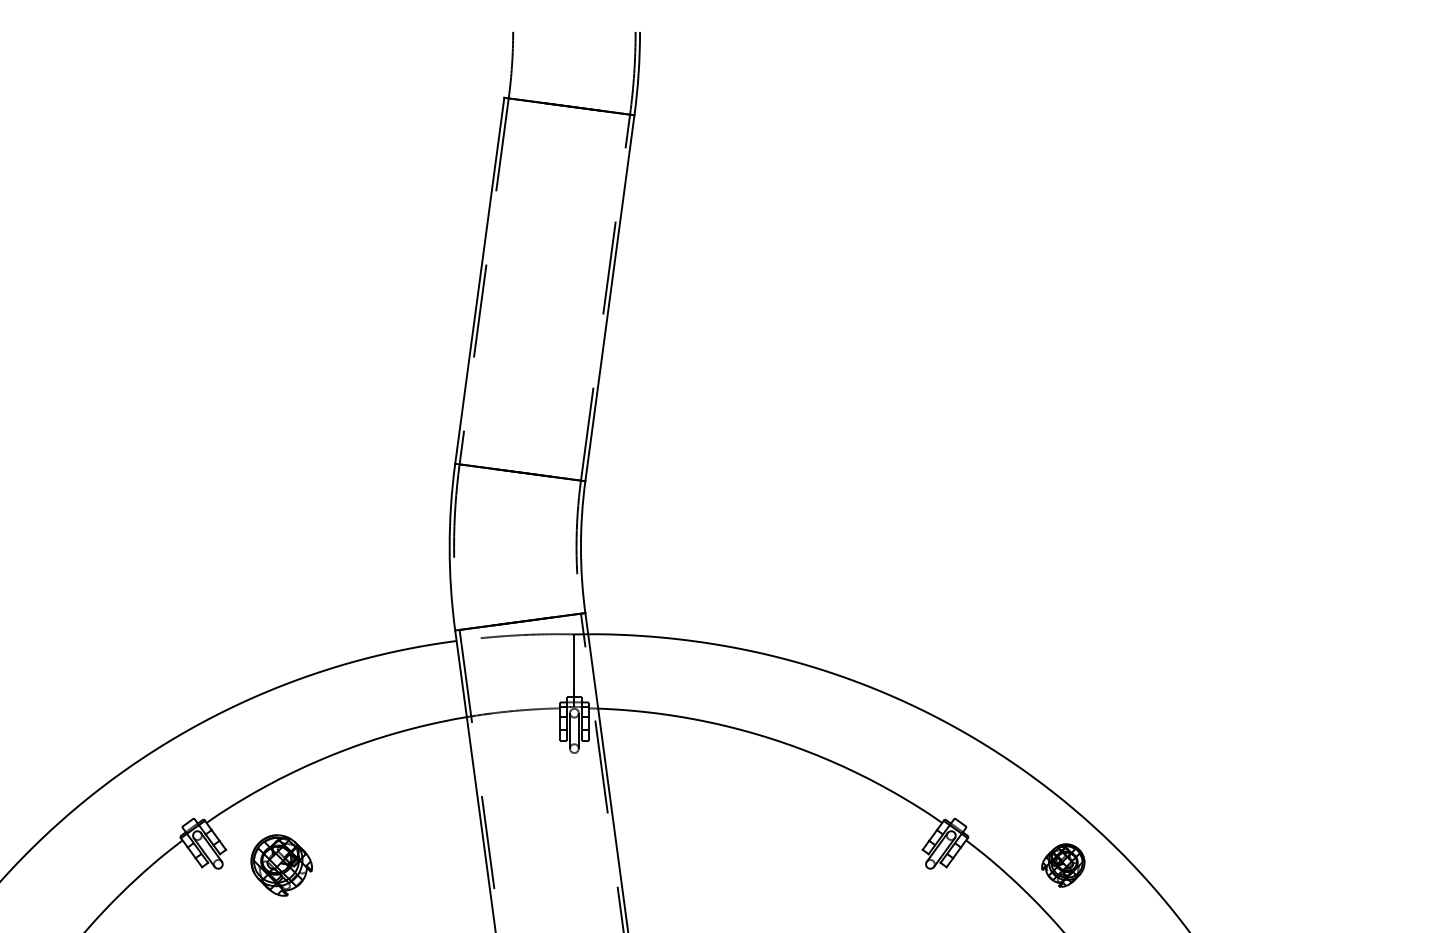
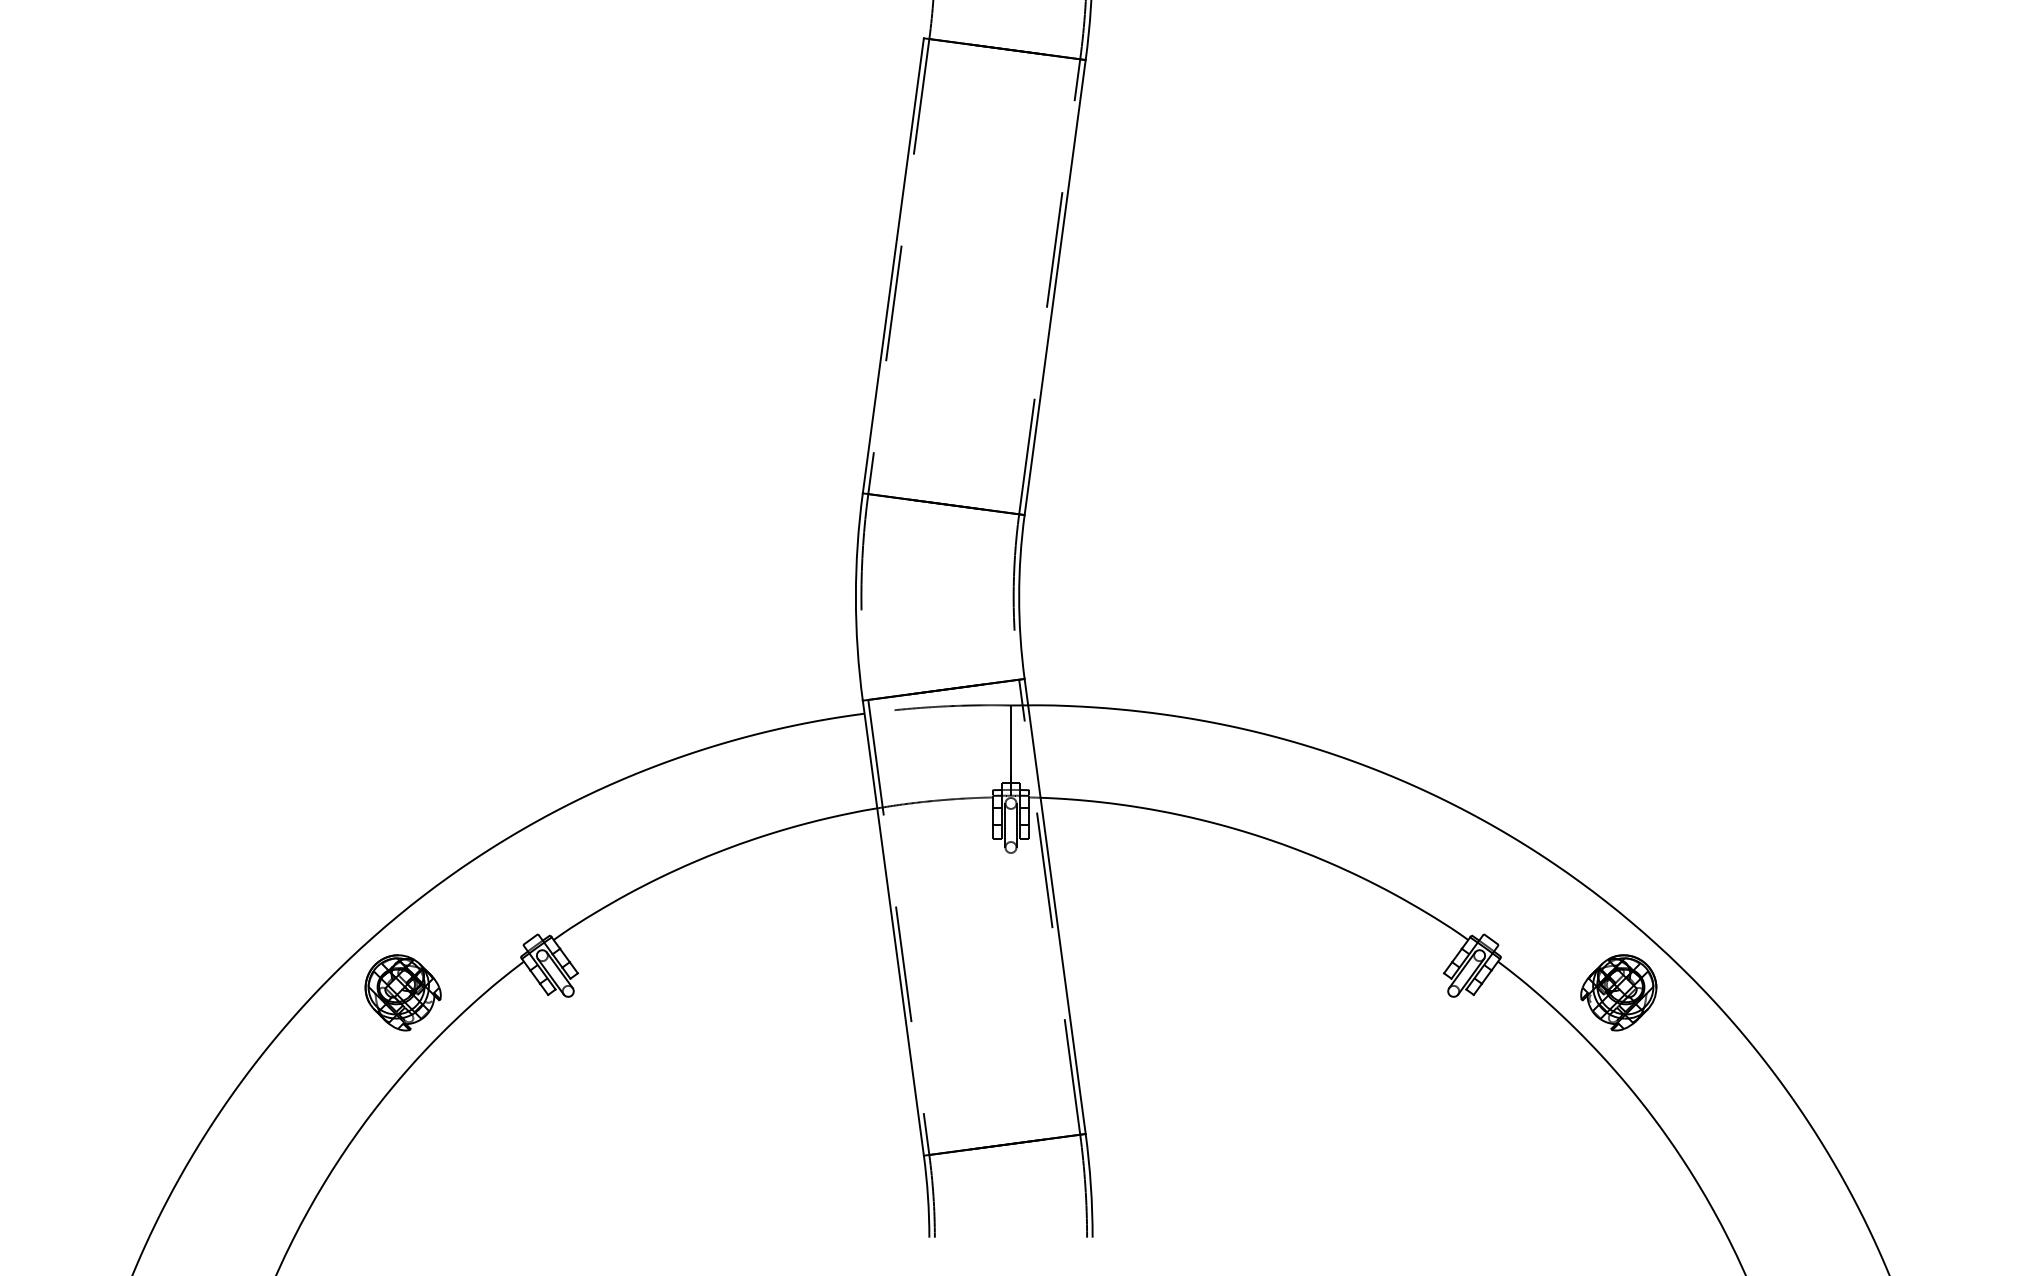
part: (281, 865) -> (402, 992), moved
part: (1063, 865) -> (1618, 992), size x1.43

